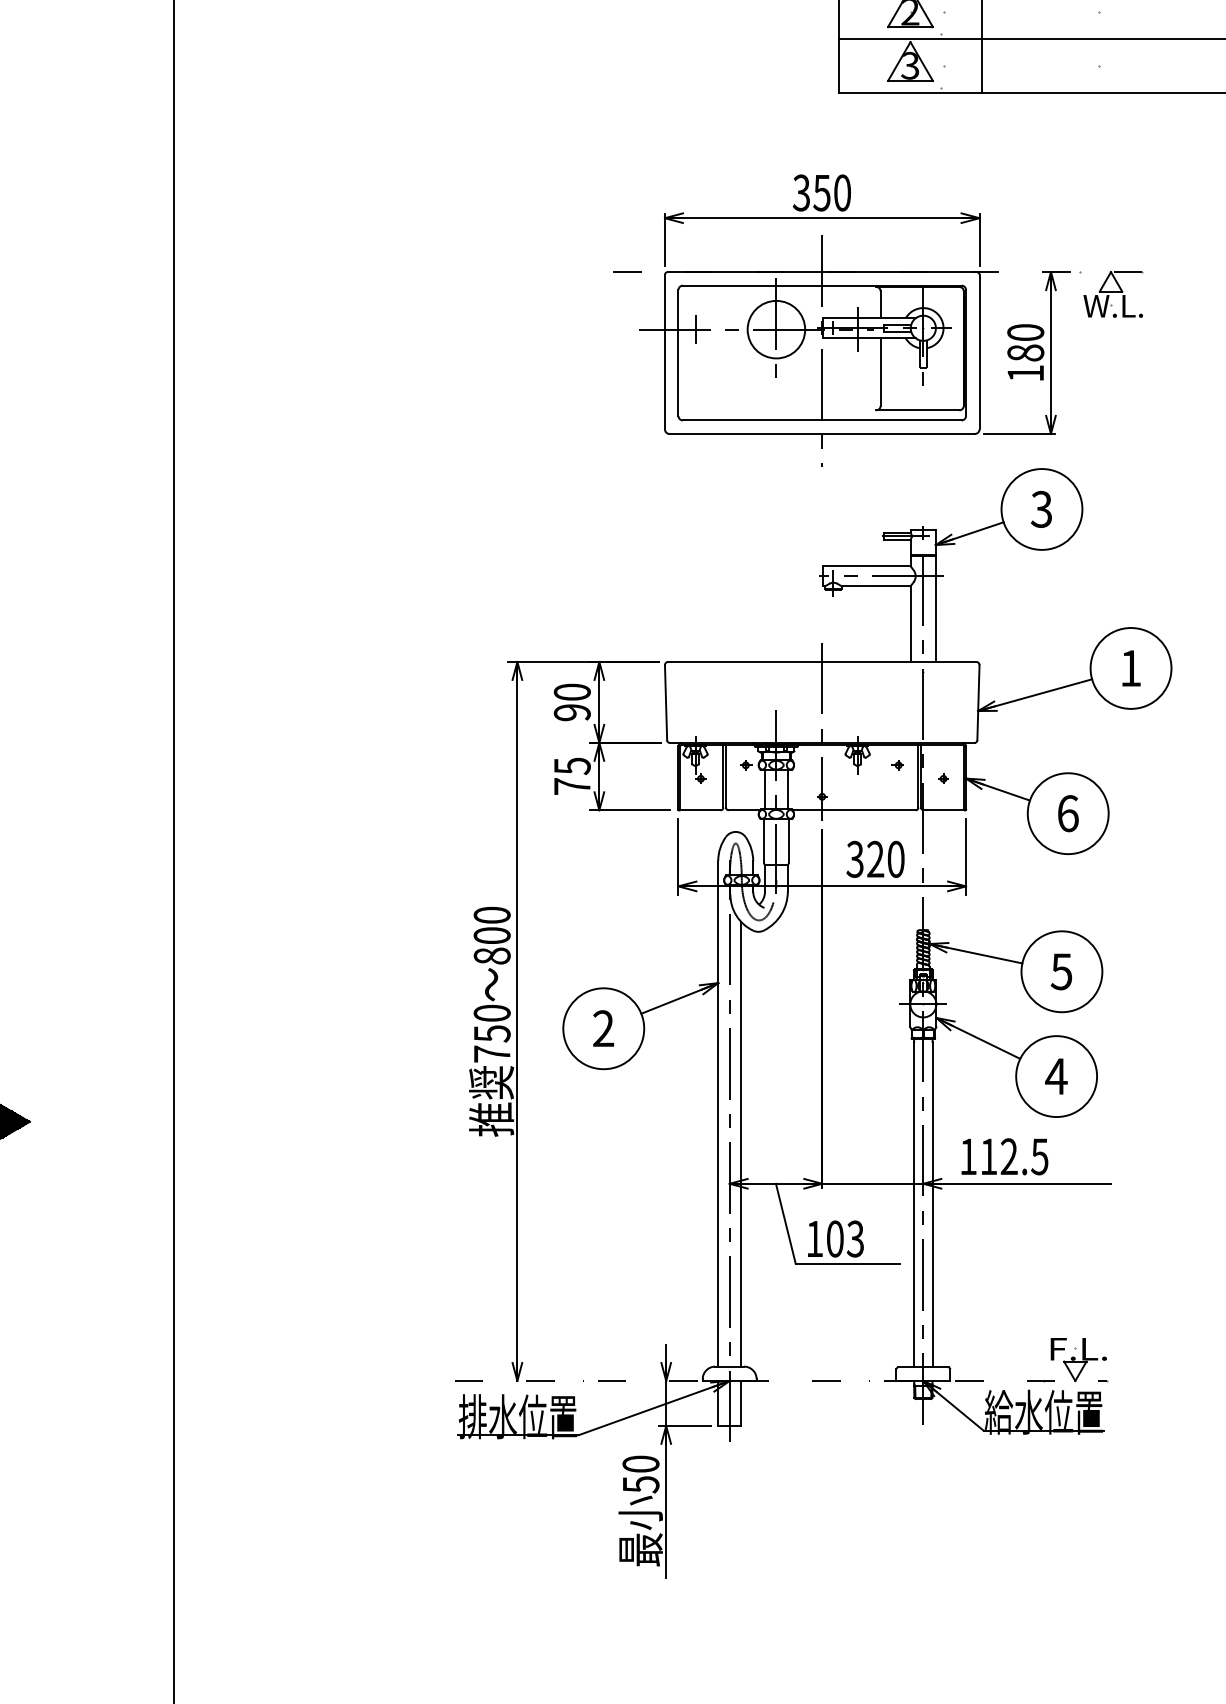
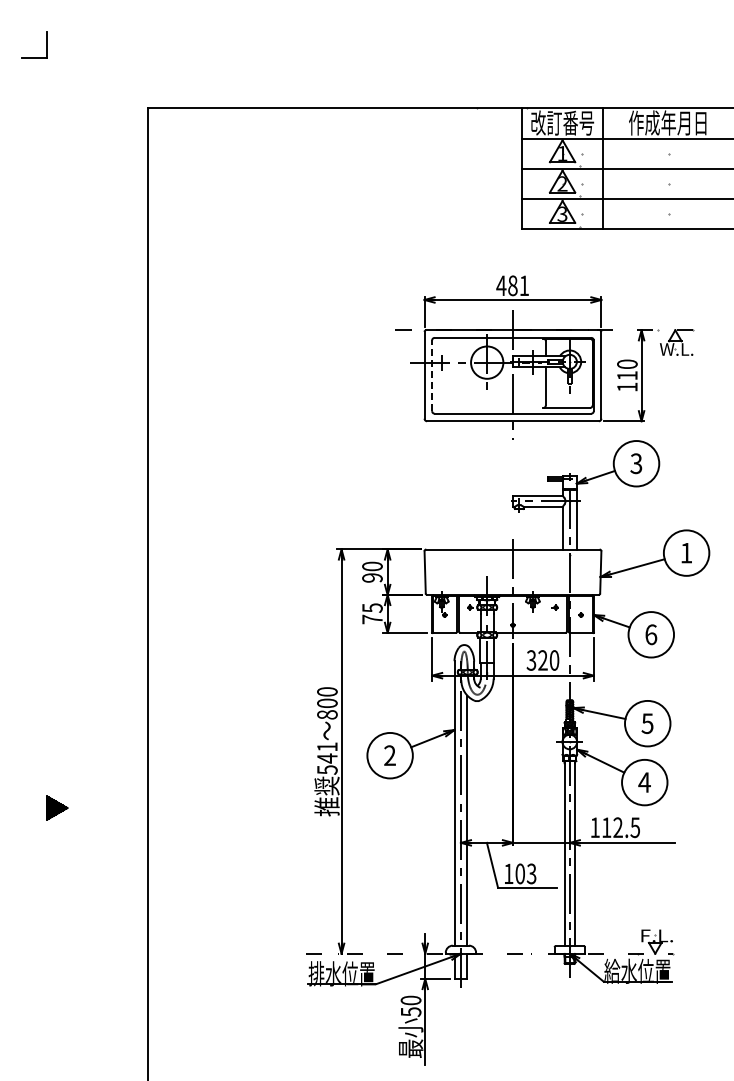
text: (821, 192) -> (512, 285), 350 -> 481
line: (679, 352) -> (432, 375), solid -> dashed
text: (1025, 352) -> (627, 375), 180 -> 110
text: (492, 1033) -> (327, 758), 750 -> 541

